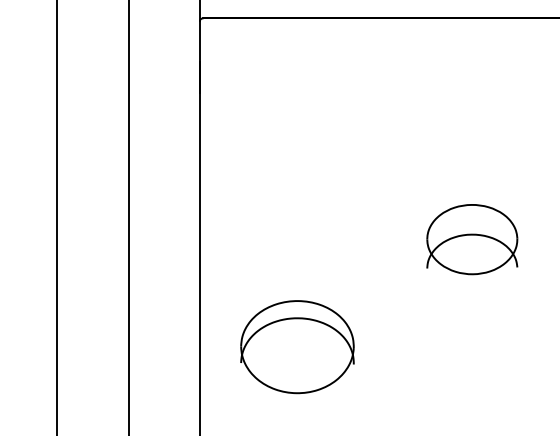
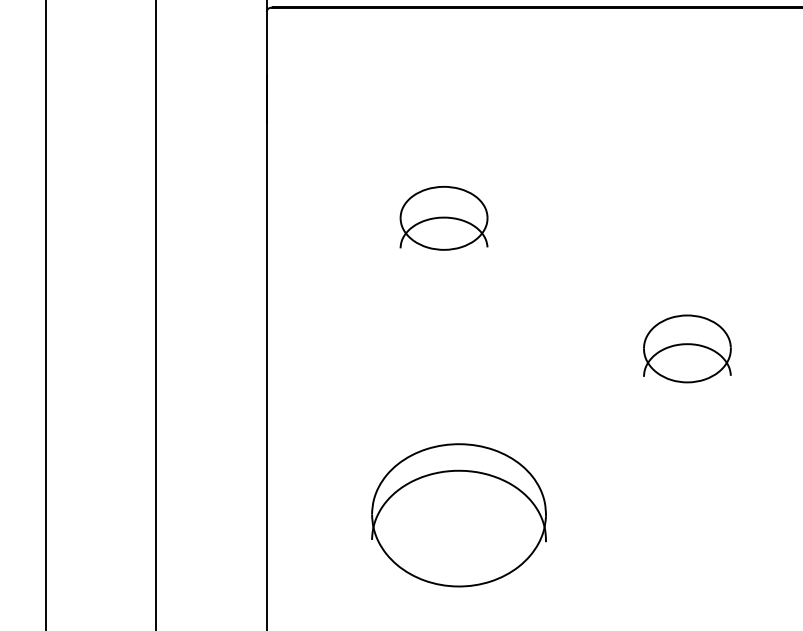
part: (314, 154) -> (443, 217), added
part: (472, 238) -> (687, 347), size x0.62
part: (297, 347) -> (459, 515), moved

